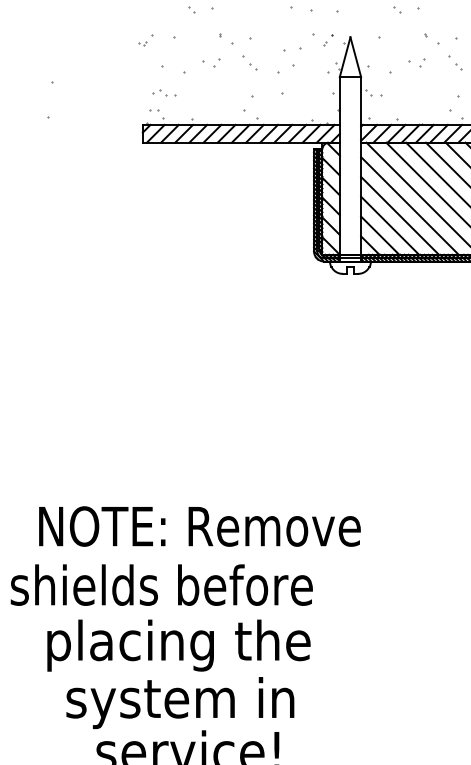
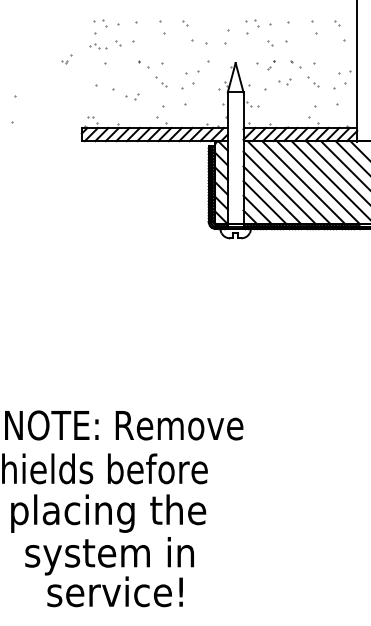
part: (145, 40) -> (66, 59), moved
part: (328, 40) -> (271, 65), moved
part: (211, 62) -> (132, 96), moved
part: (165, 93) -> (98, 46), moved

